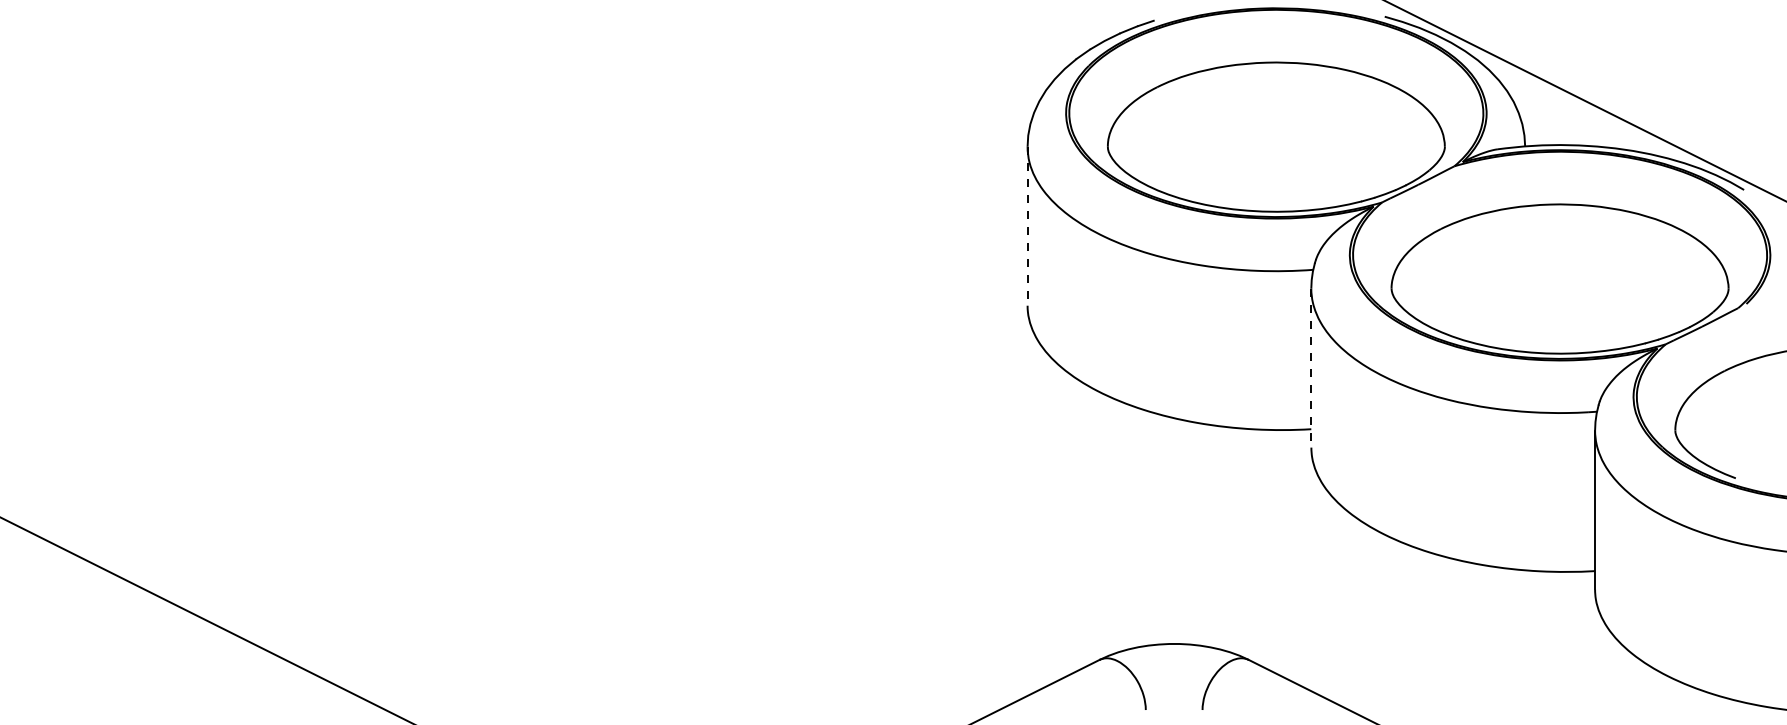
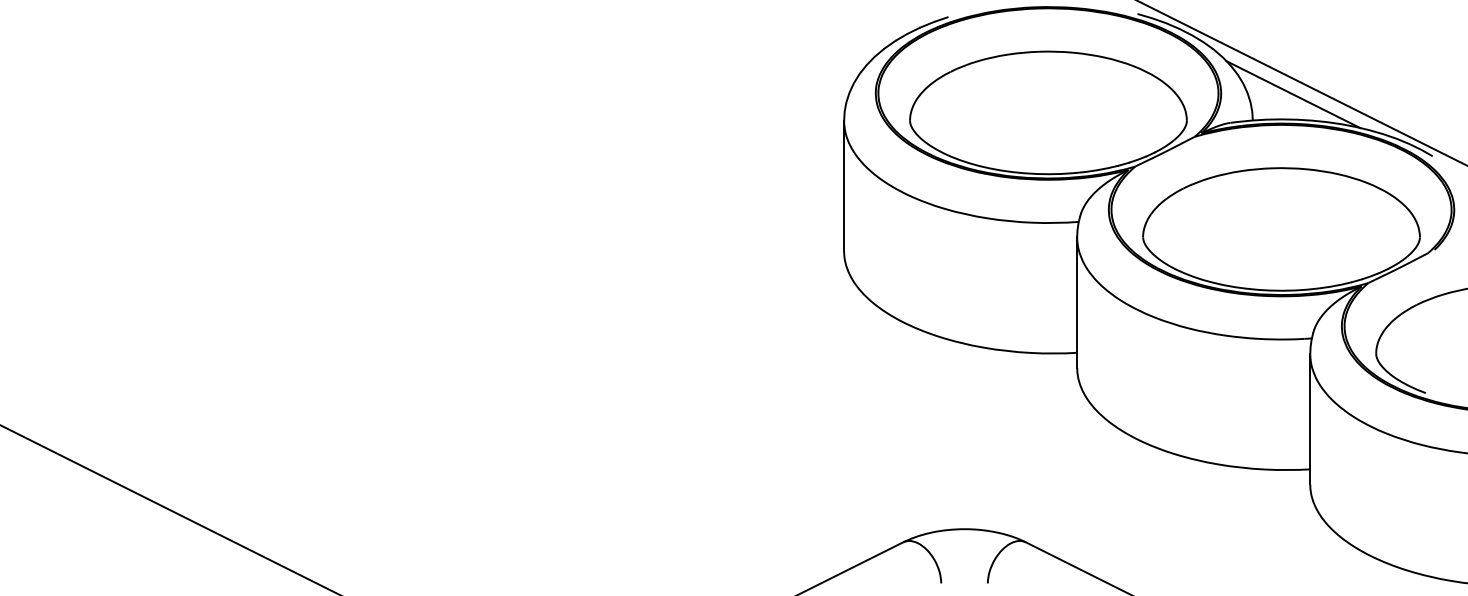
line: (1573, 114) -> (1292, 94), added
line: (1027, 226) -> (844, 186), dashed -> solid
line: (1311, 368) -> (1077, 302), dashed -> solid

